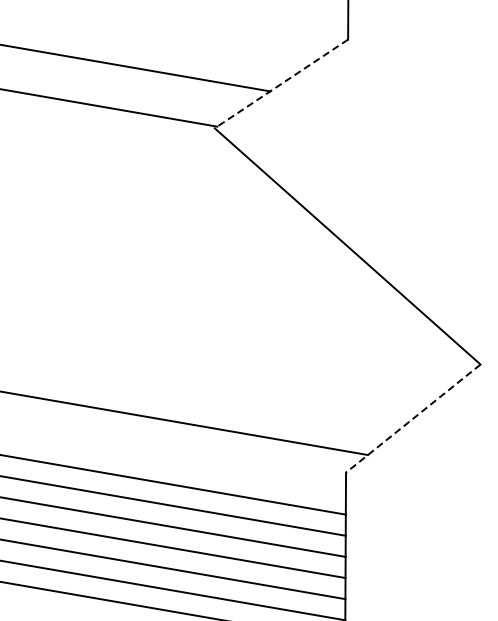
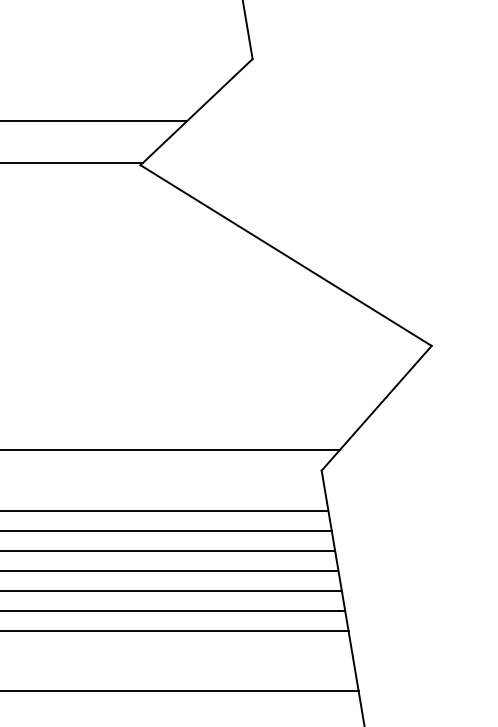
line: (281, 84) -> (196, 112), dashed -> solid
line: (413, 418) -> (376, 408), dashed -> solid

